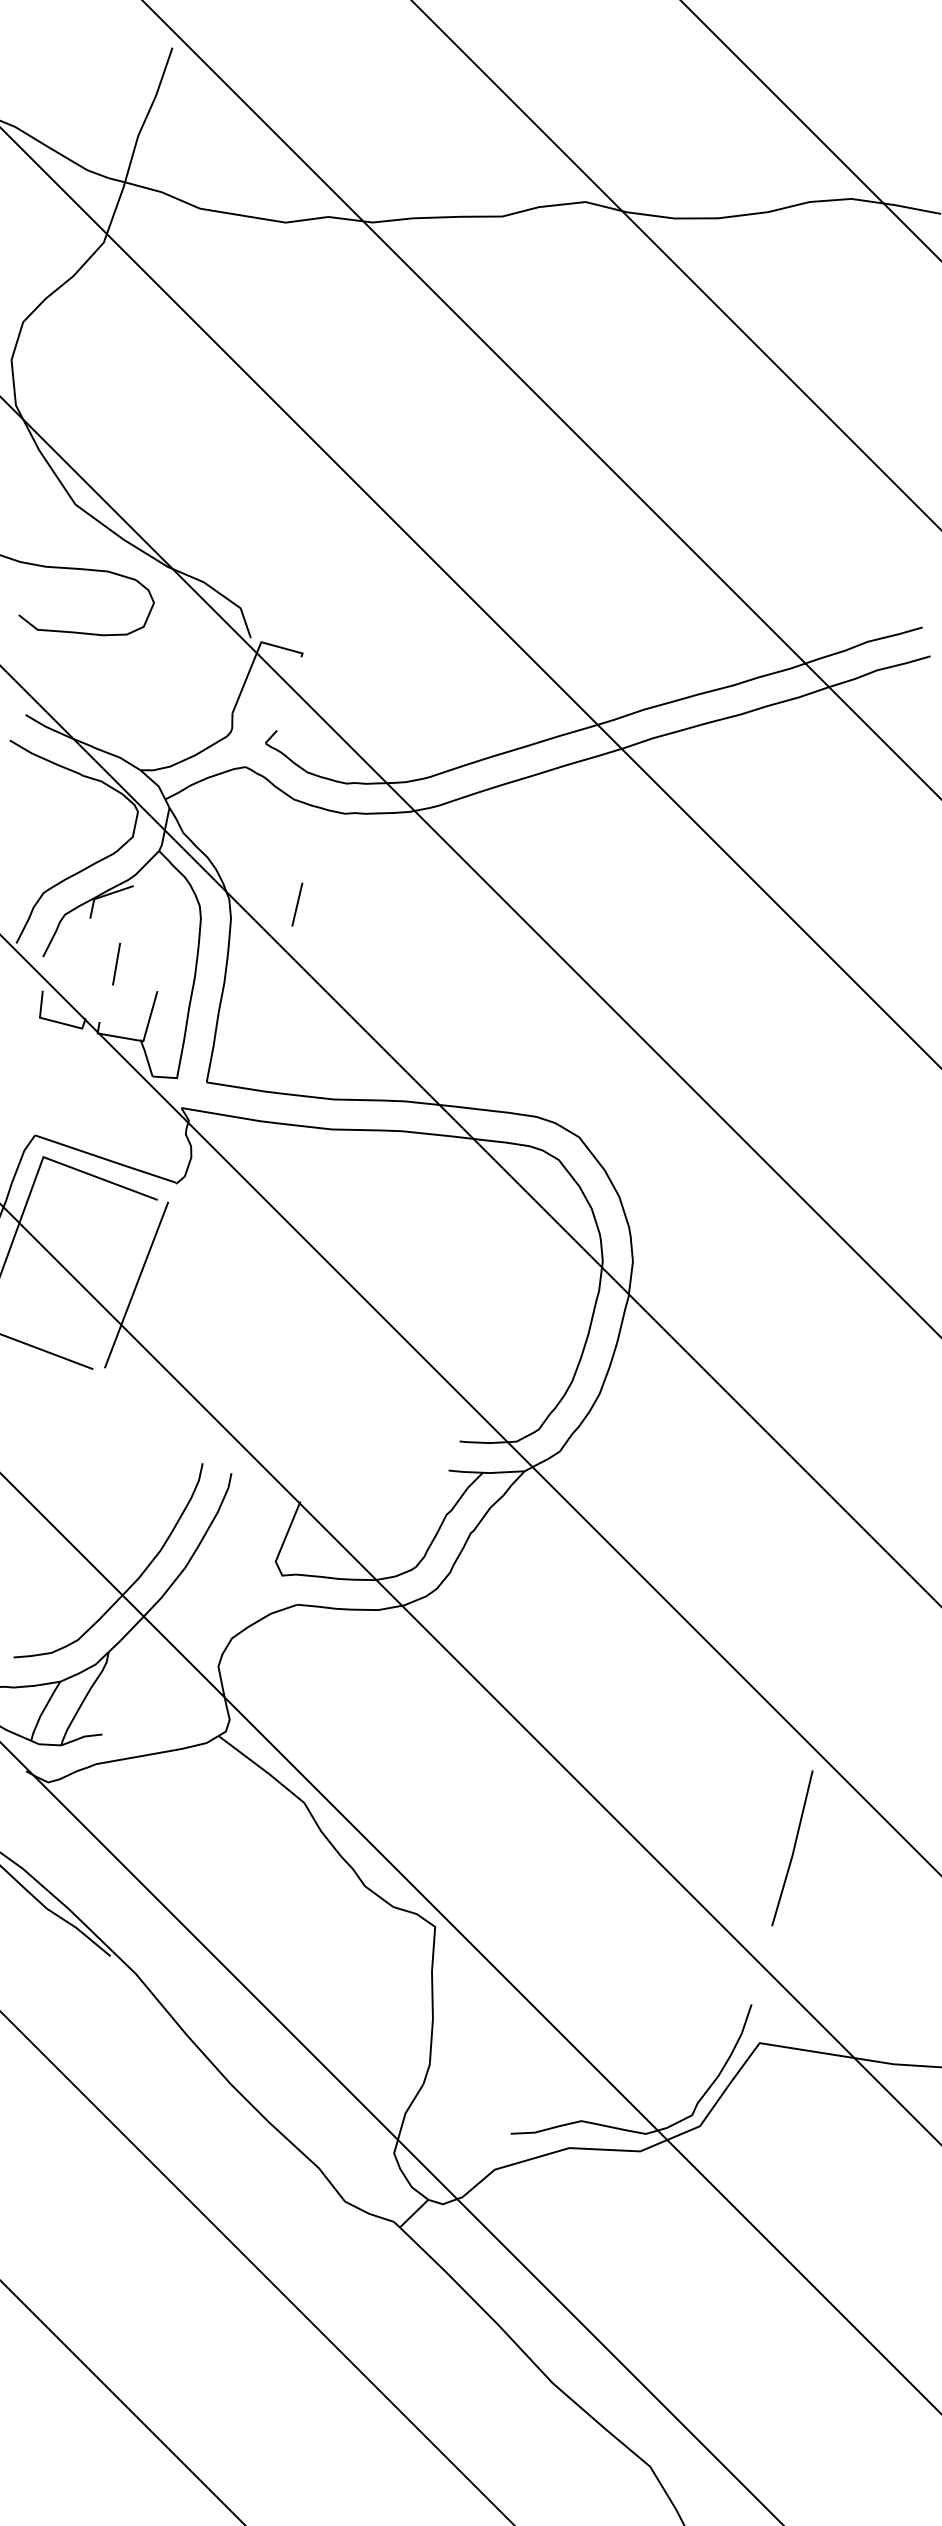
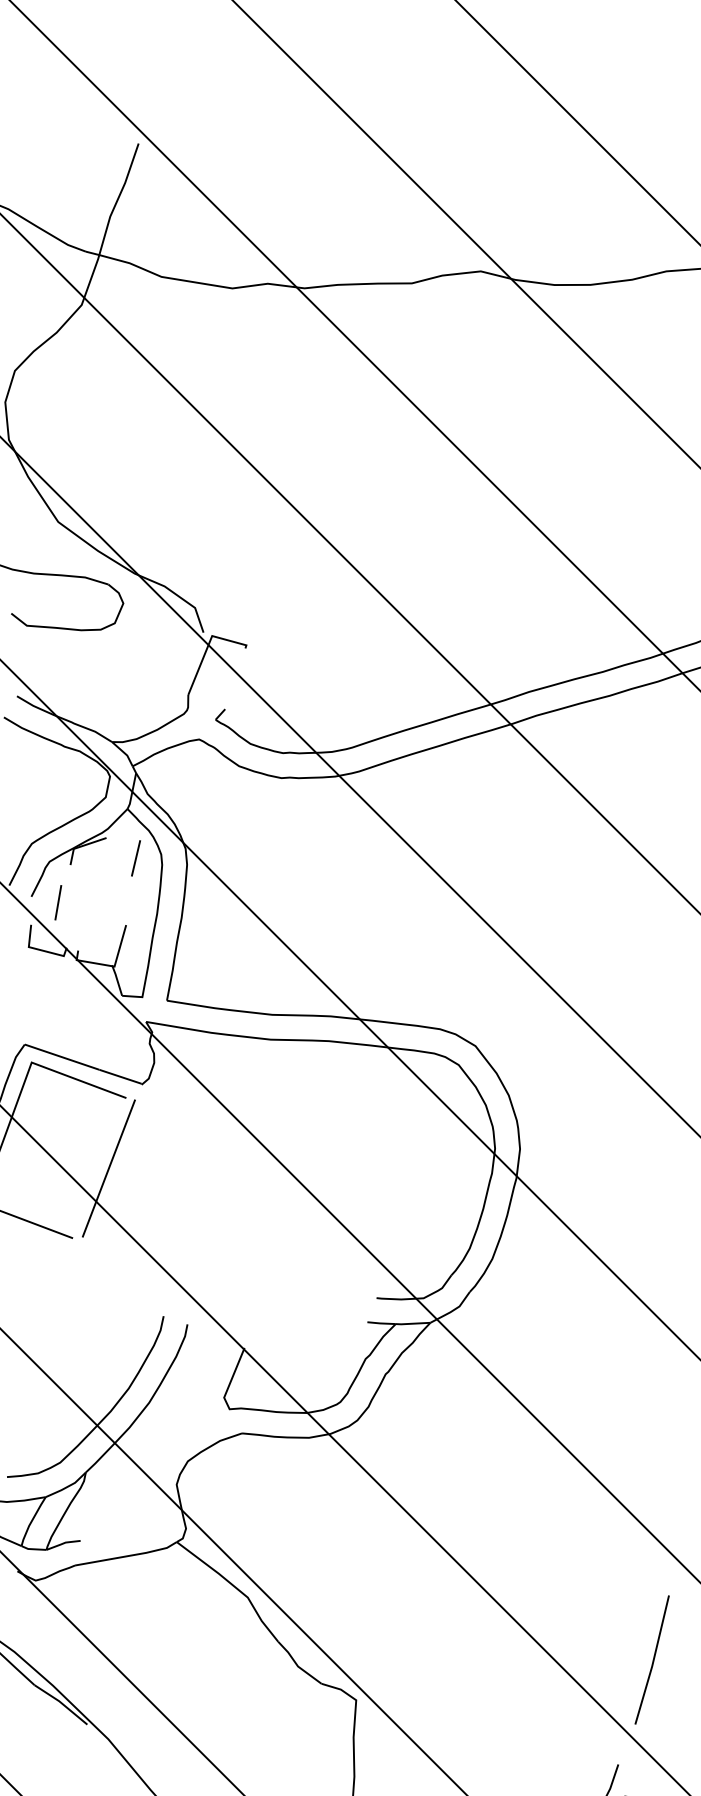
line: (297, 904) -> (136, 858), moved
line: (116, 963) -> (58, 902), moved
line: (793, 1848) -> (653, 1660), moved

